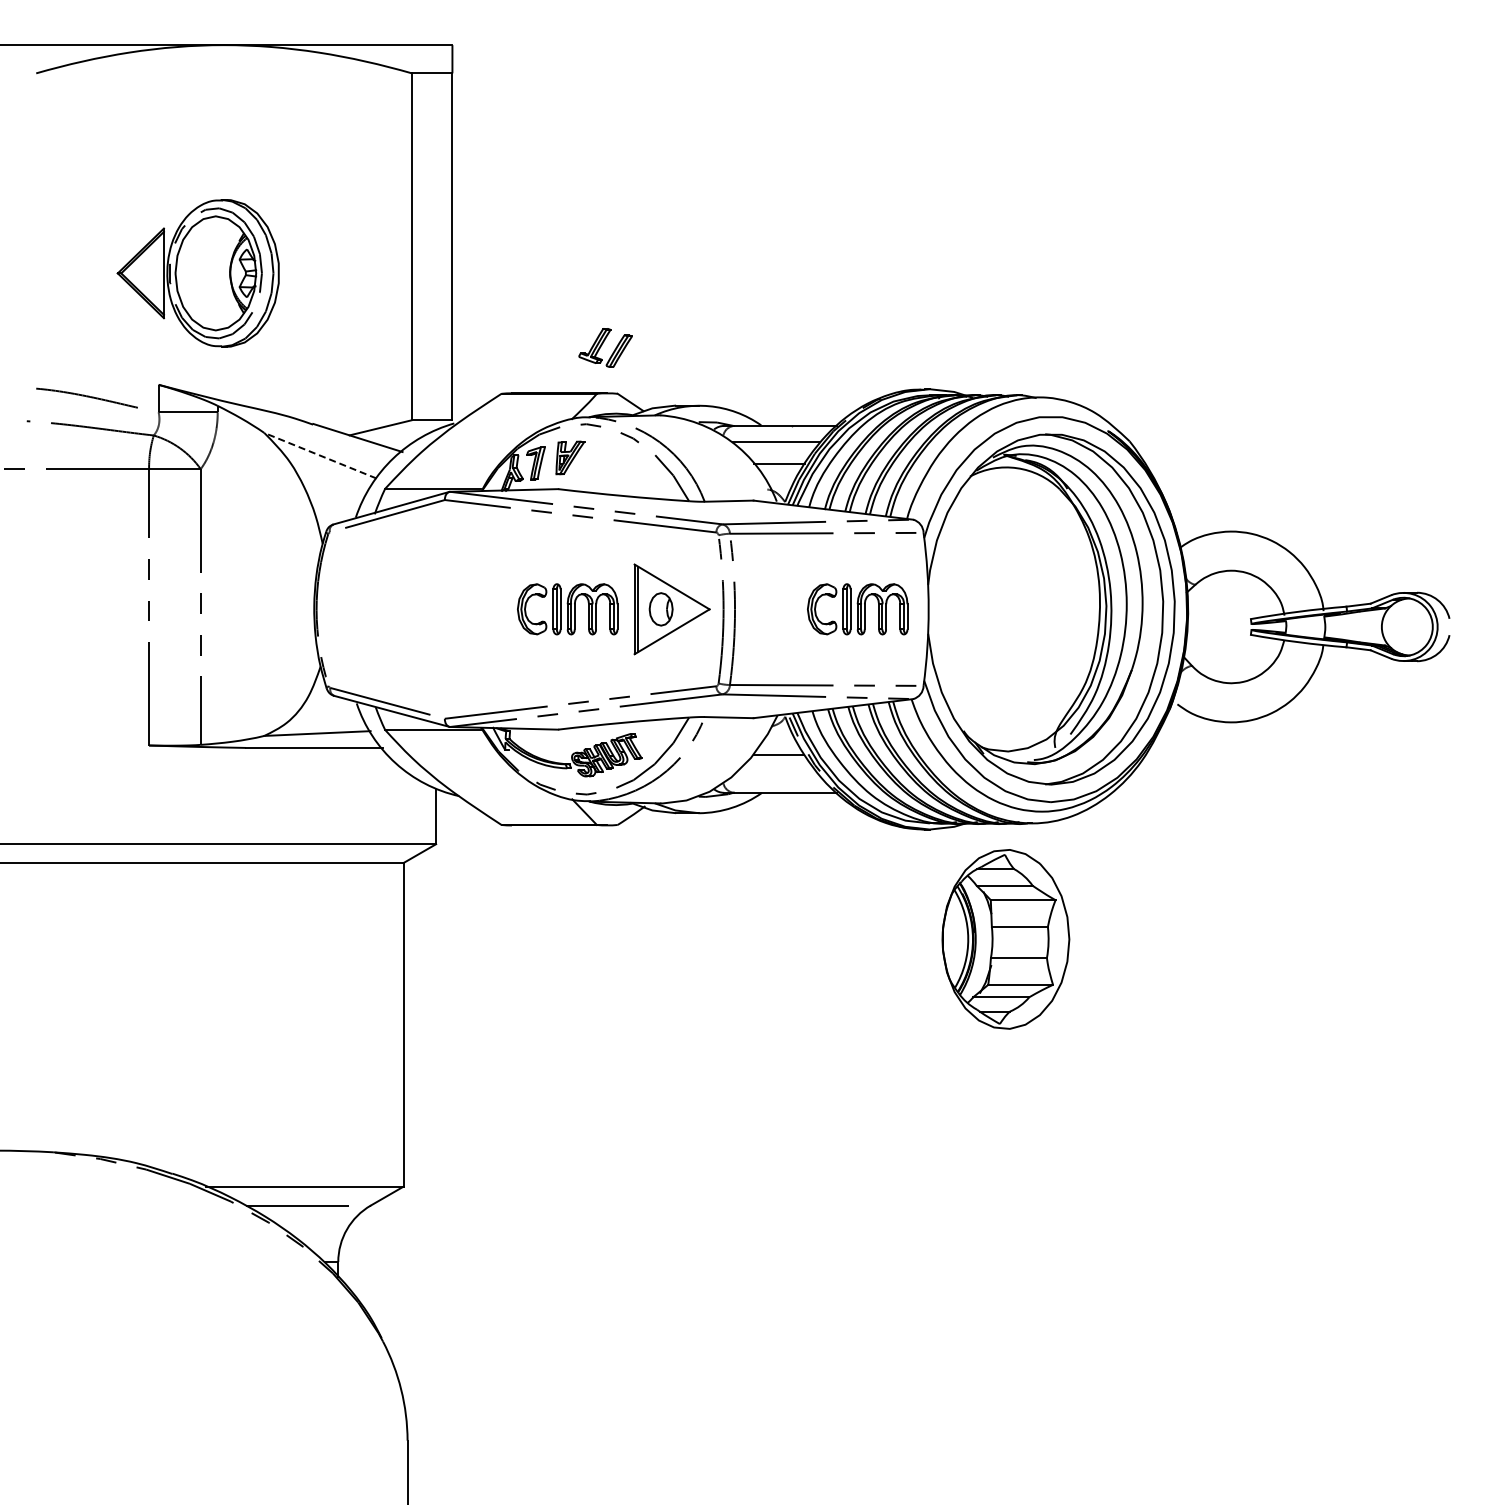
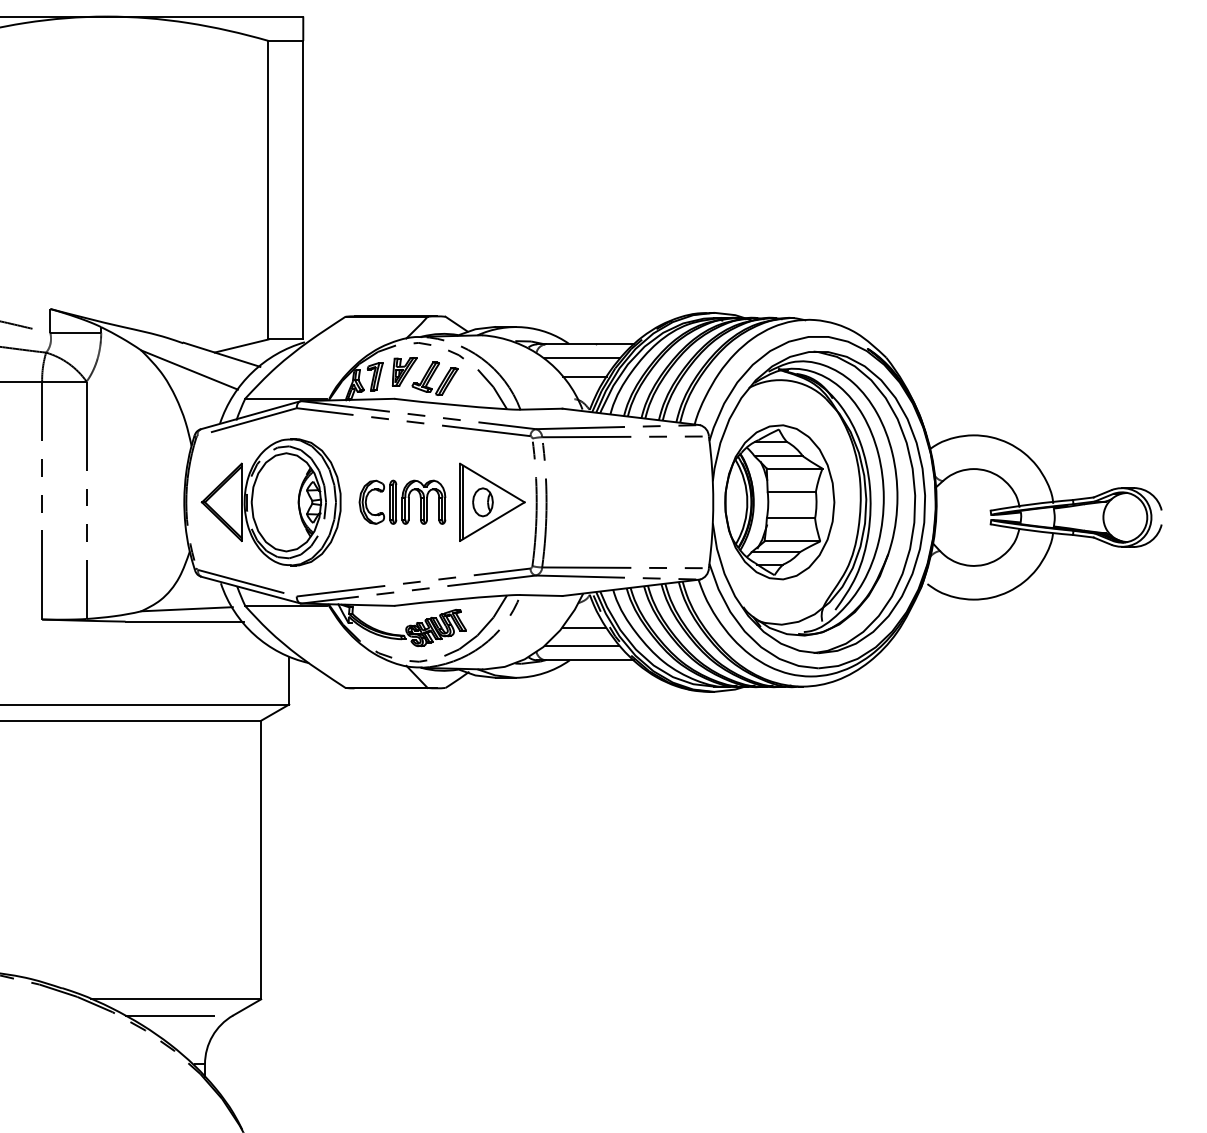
part: (197, 273) -> (270, 502), moved
part: (605, 347) -> (435, 378), moved
line: (320, 455) -> (189, 369), dashed -> solid
part: (857, 609) -> (652, 502), removed
line: (776, 776) -> (582, 646), added
part: (1005, 939) -> (779, 502), moved

